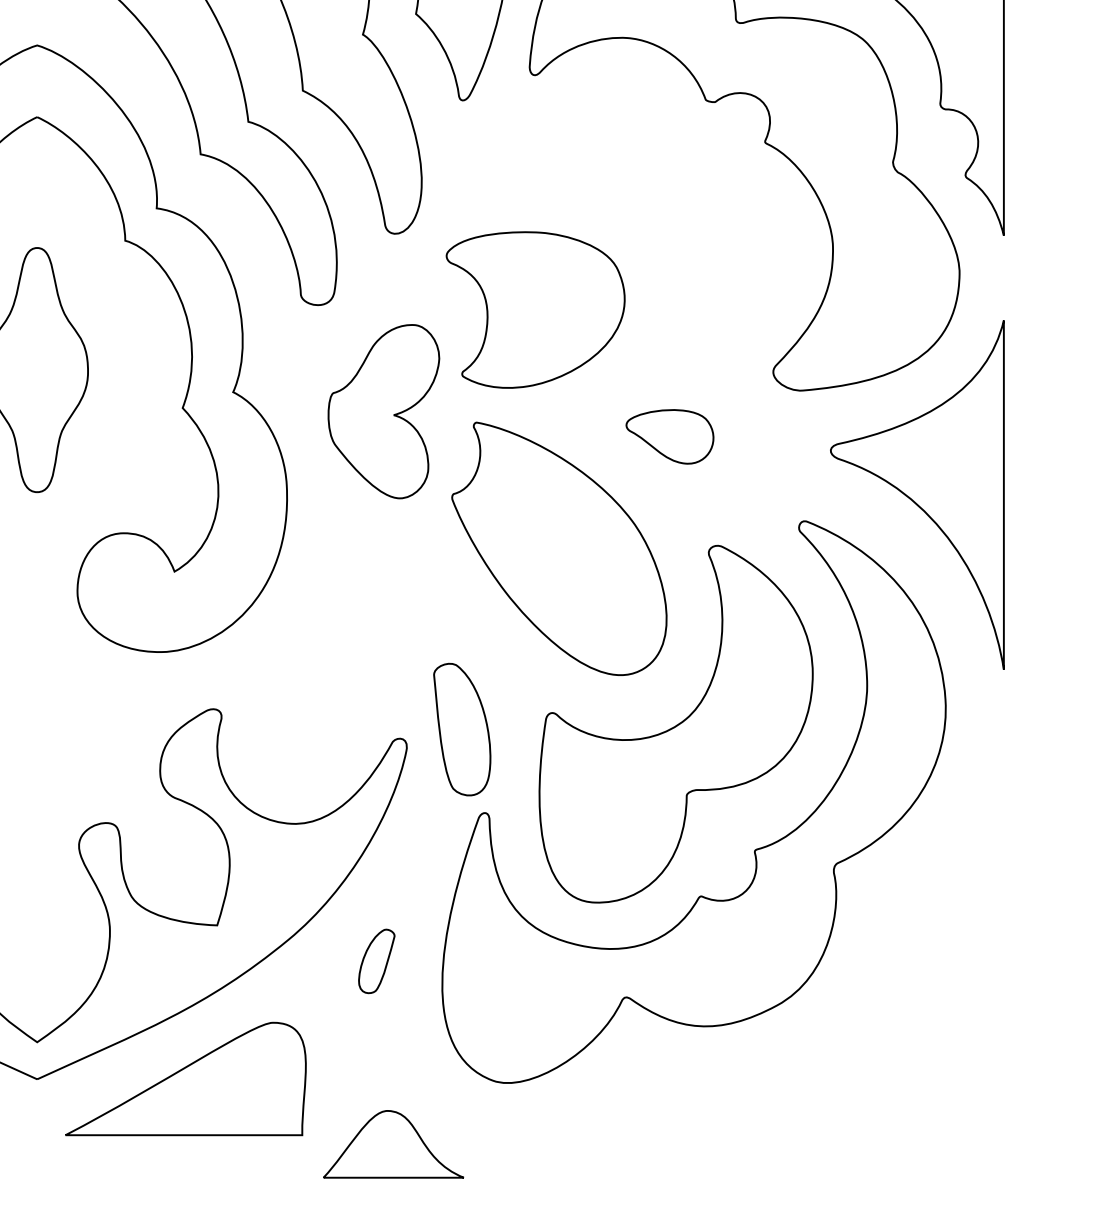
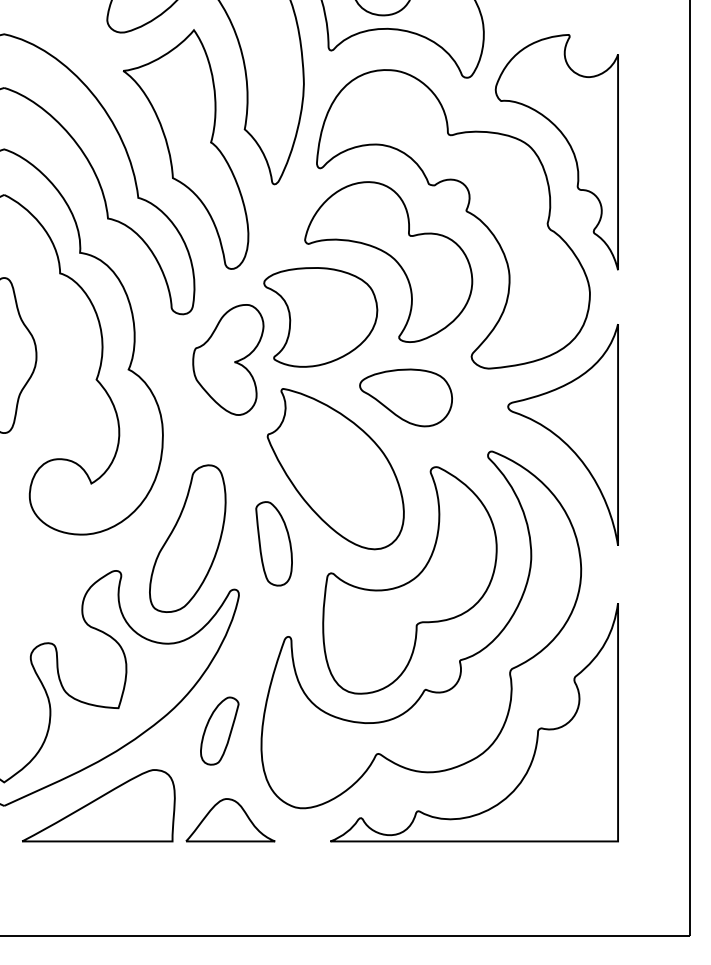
part: (642, 221) -> (388, 261), added
part: (384, 410) -> (228, 359), moved
part: (669, 436) -> (405, 397), size x1.67
part: (325, 658) -> (187, 538), added
part: (461, 729) -> (273, 543), moved
part: (376, 960) -> (219, 730), size x1.67
part: (875, 968) -> (536, 735), added
part: (393, 1144) -> (230, 820), moved

